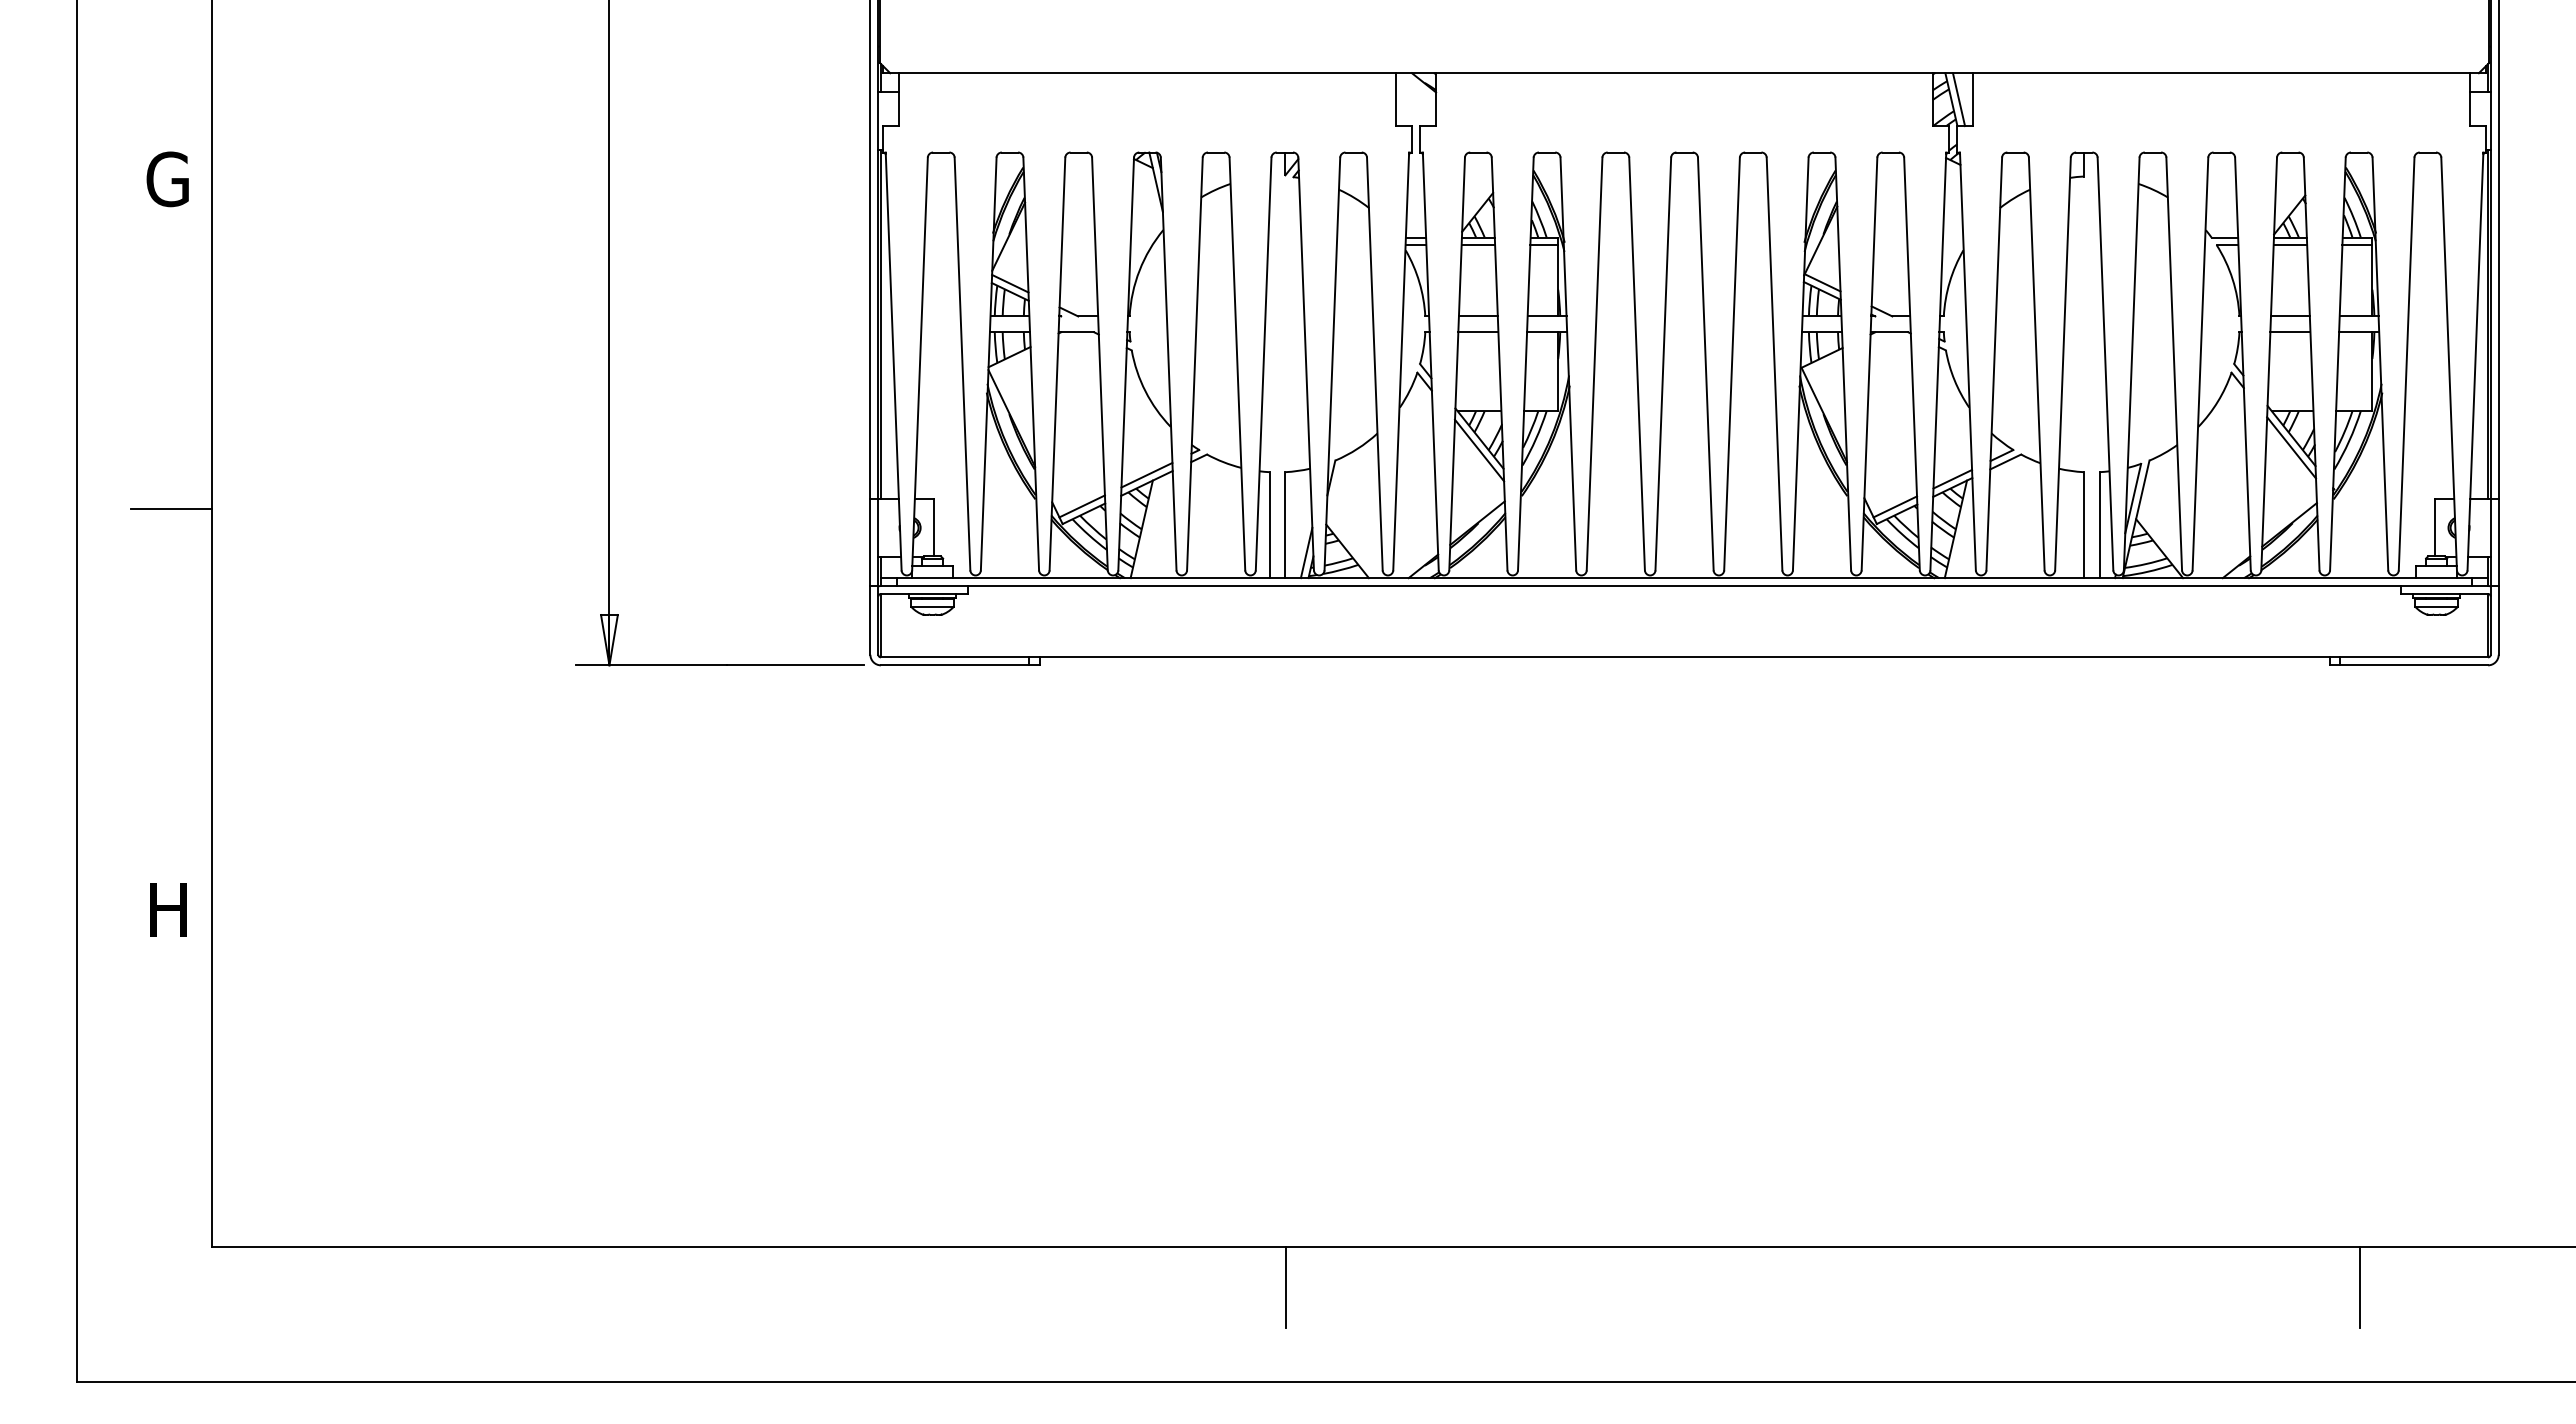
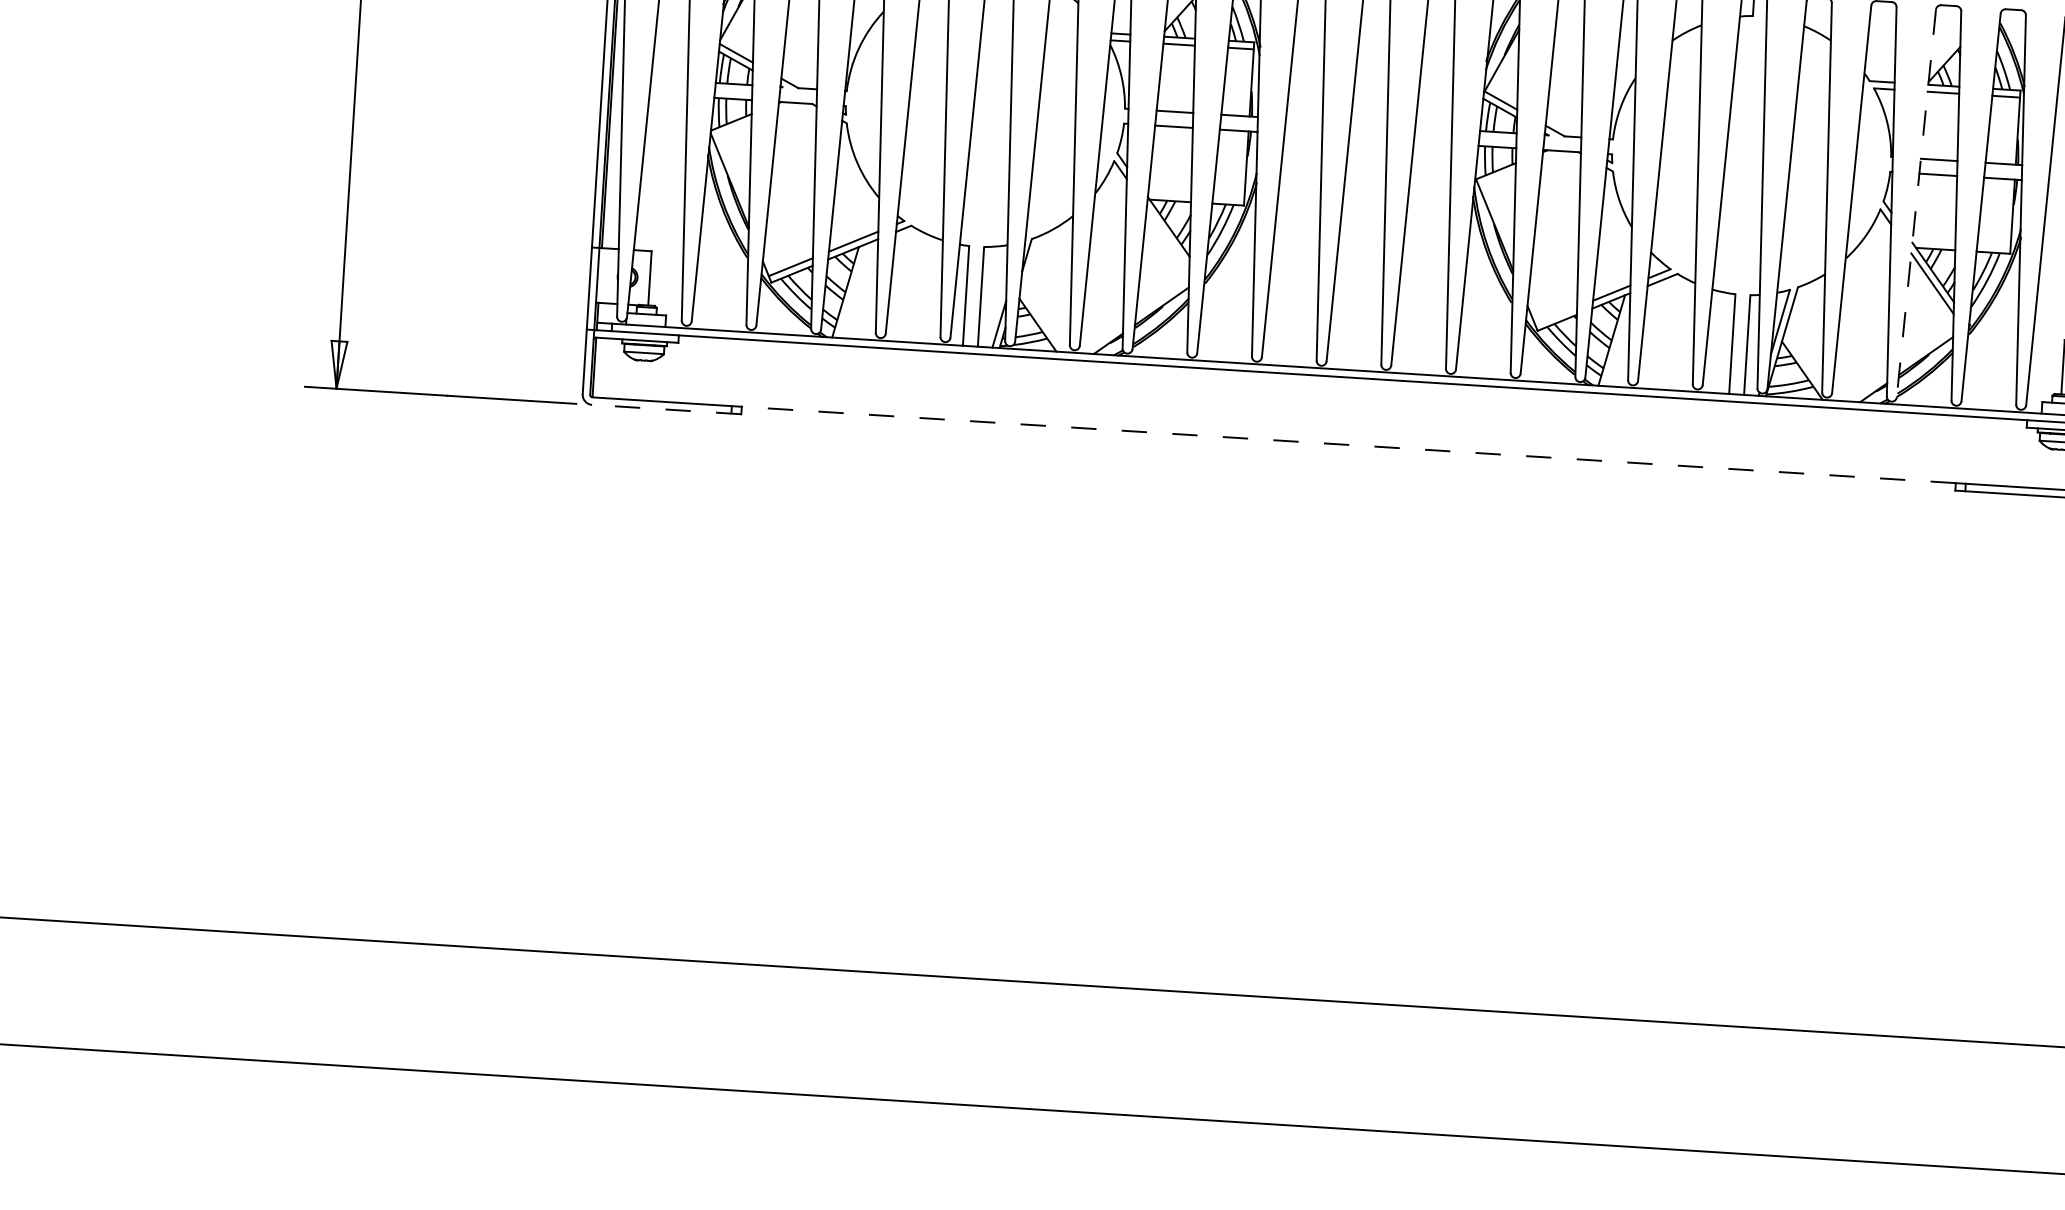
line: (2269, 364) -> (1916, 203), solid -> dashed
line: (1479, 450) -> (1168, 238), removed
line: (1895, 506) -> (1556, 315), removed
line: (1684, 657) -> (1348, 445), solid -> dashed
line: (959, 665) -> (665, 409), solid -> dashed
line: (1285, 1287) -> (935, 1014), removed
line: (2360, 1287) -> (1947, 1077), removed

